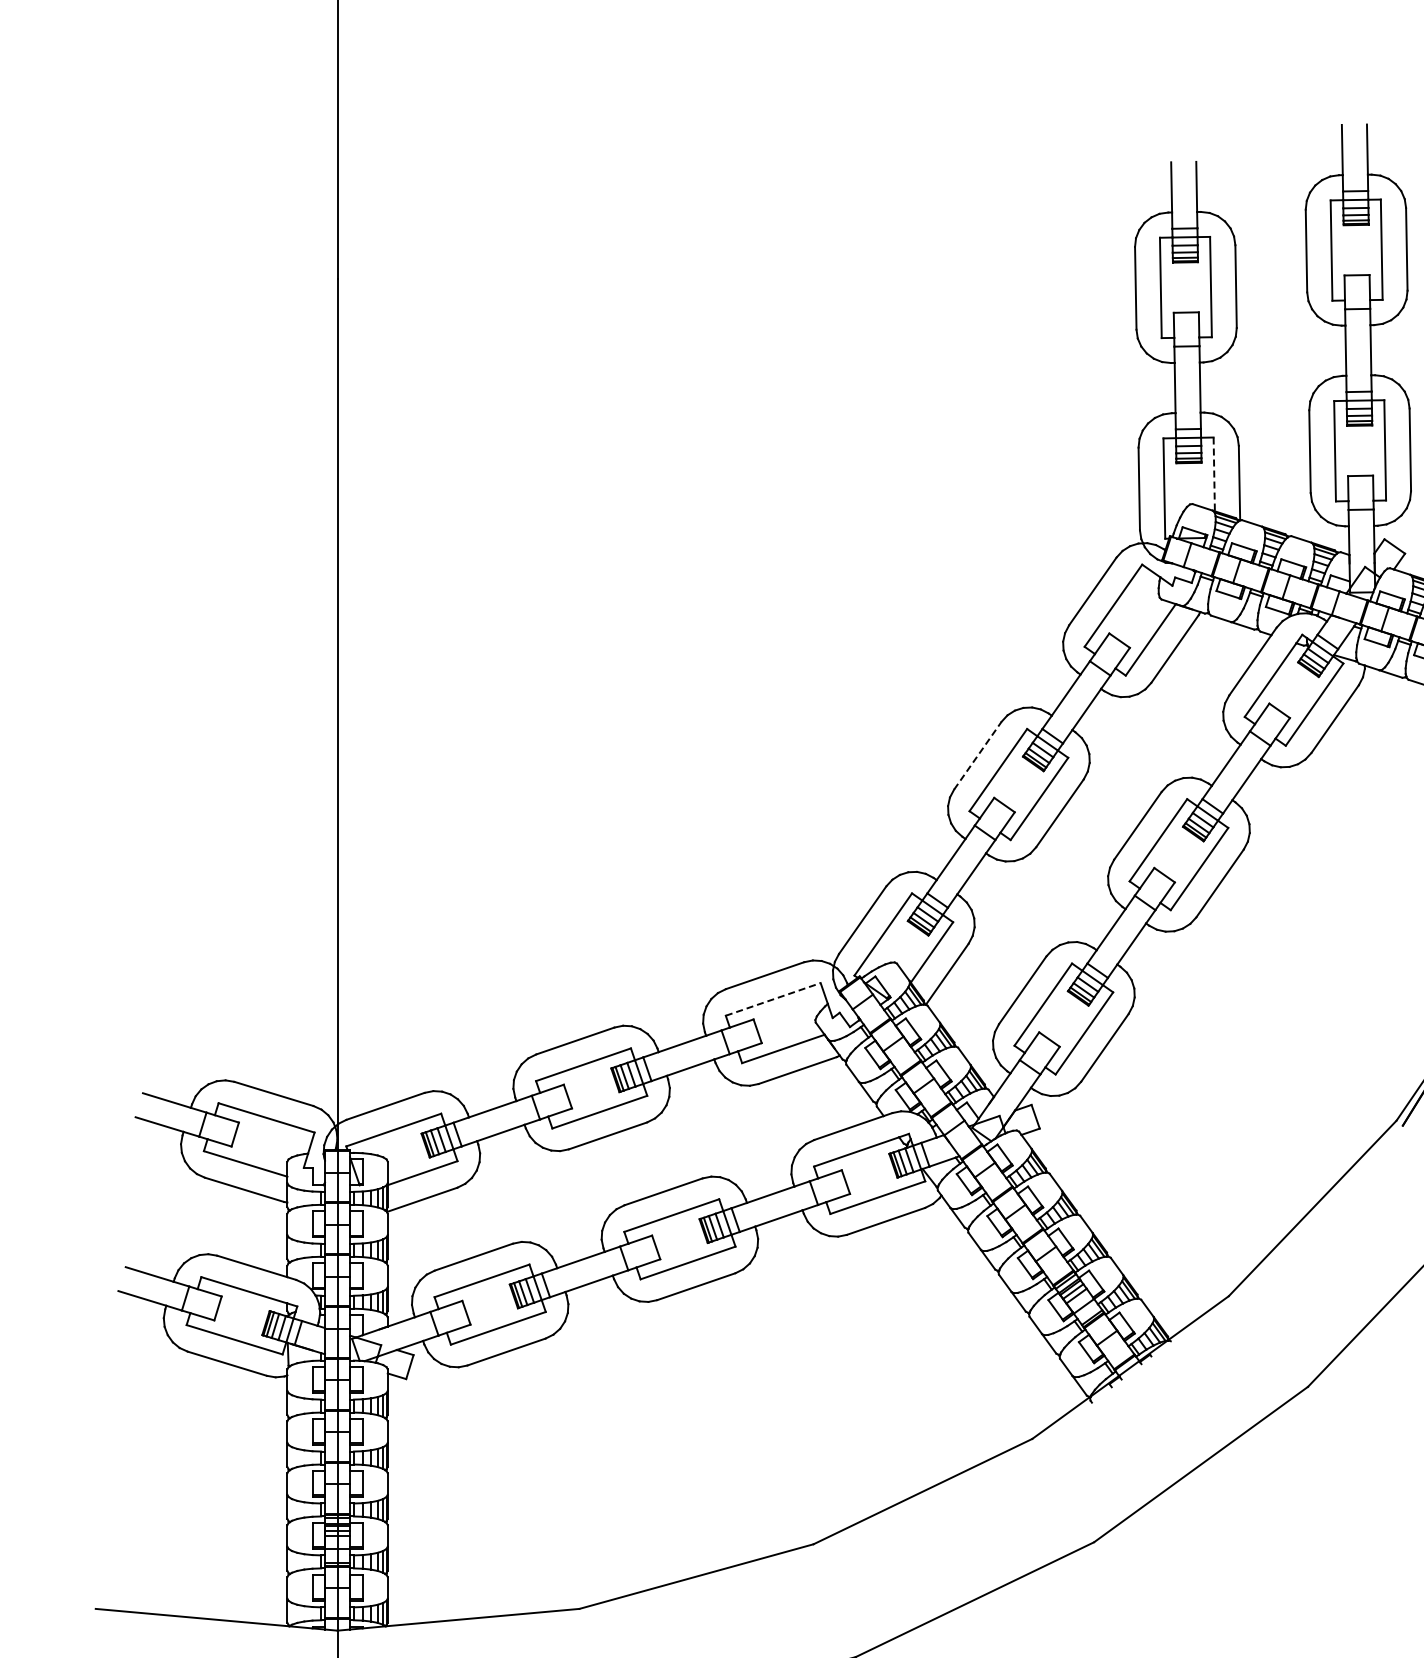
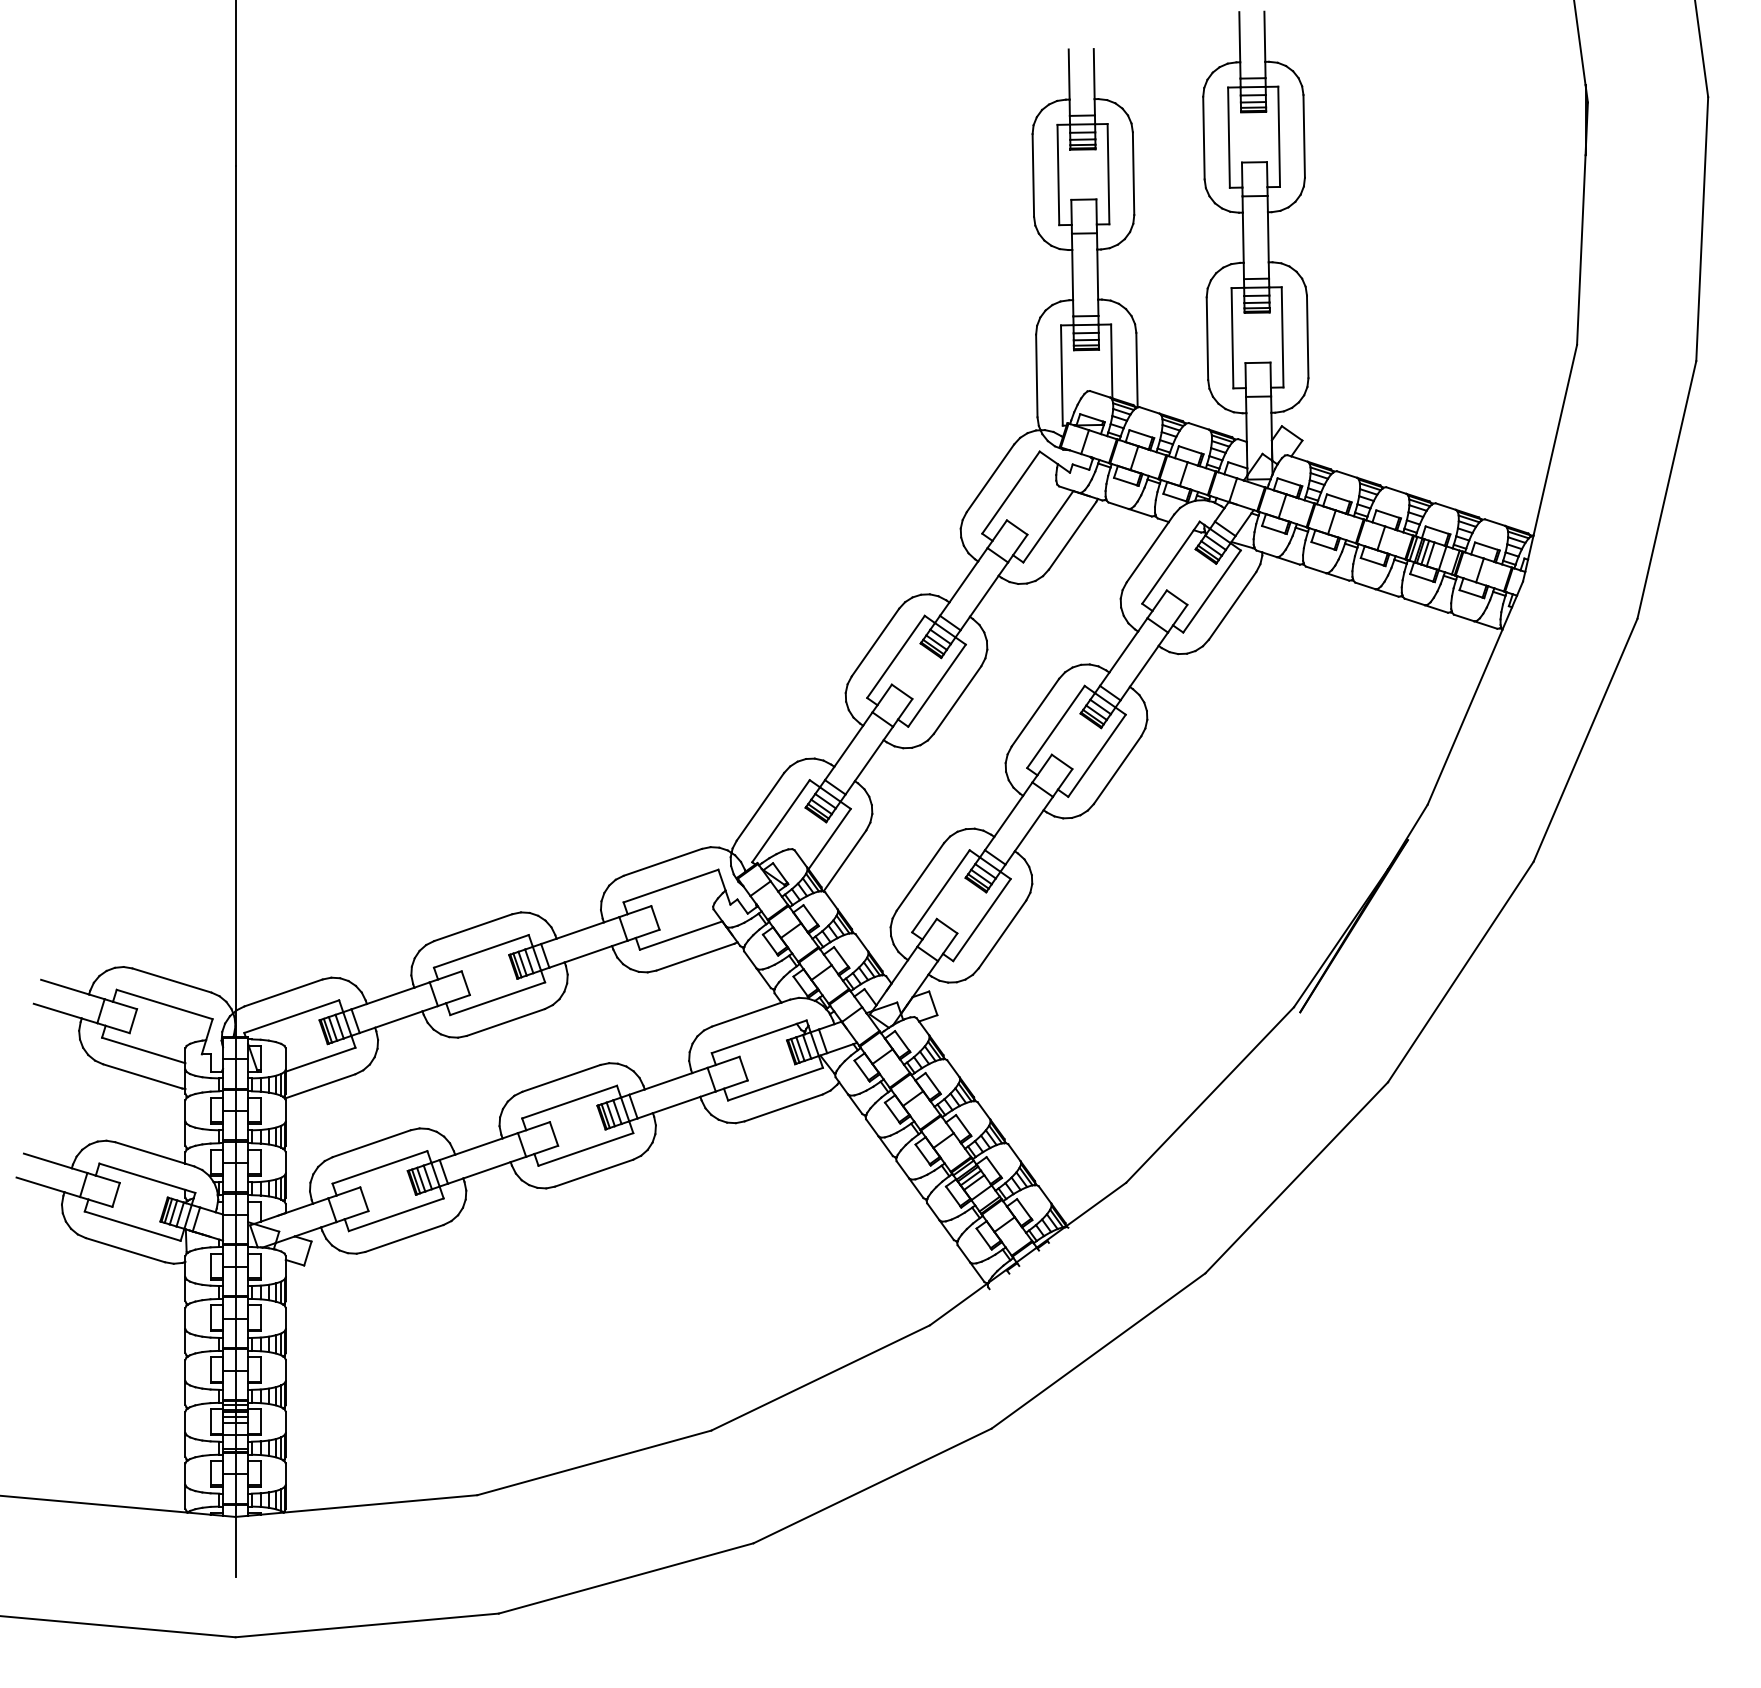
line: (1213, 474) -> (1111, 361), dashed -> solid
line: (977, 755) -> (875, 642), dashed -> solid
line: (773, 998) -> (671, 885), dashed -> solid

